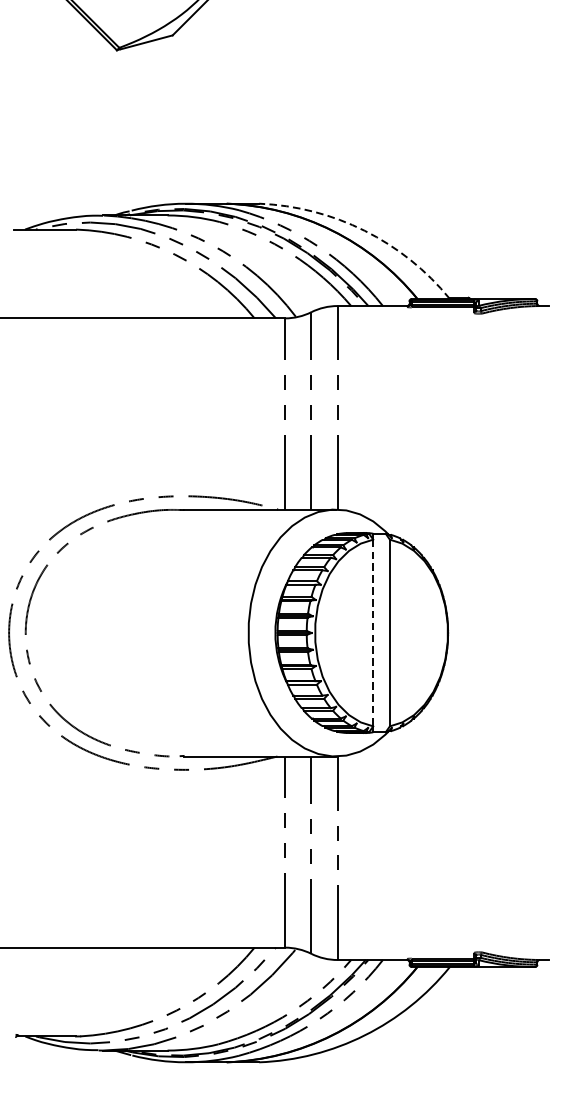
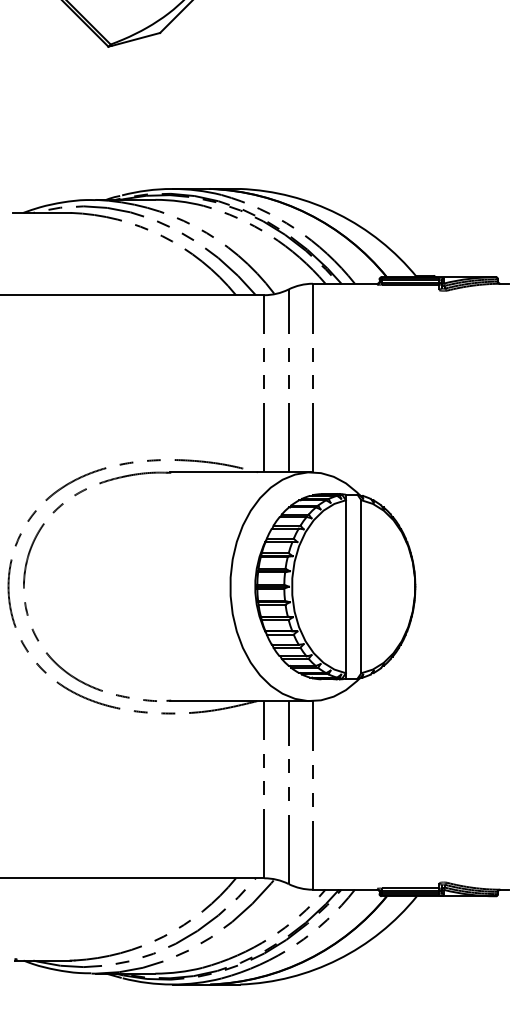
arc: (365, 231) -> (338, 214), dashed -> solid
line: (372, 632) -> (345, 586), dashed -> solid

